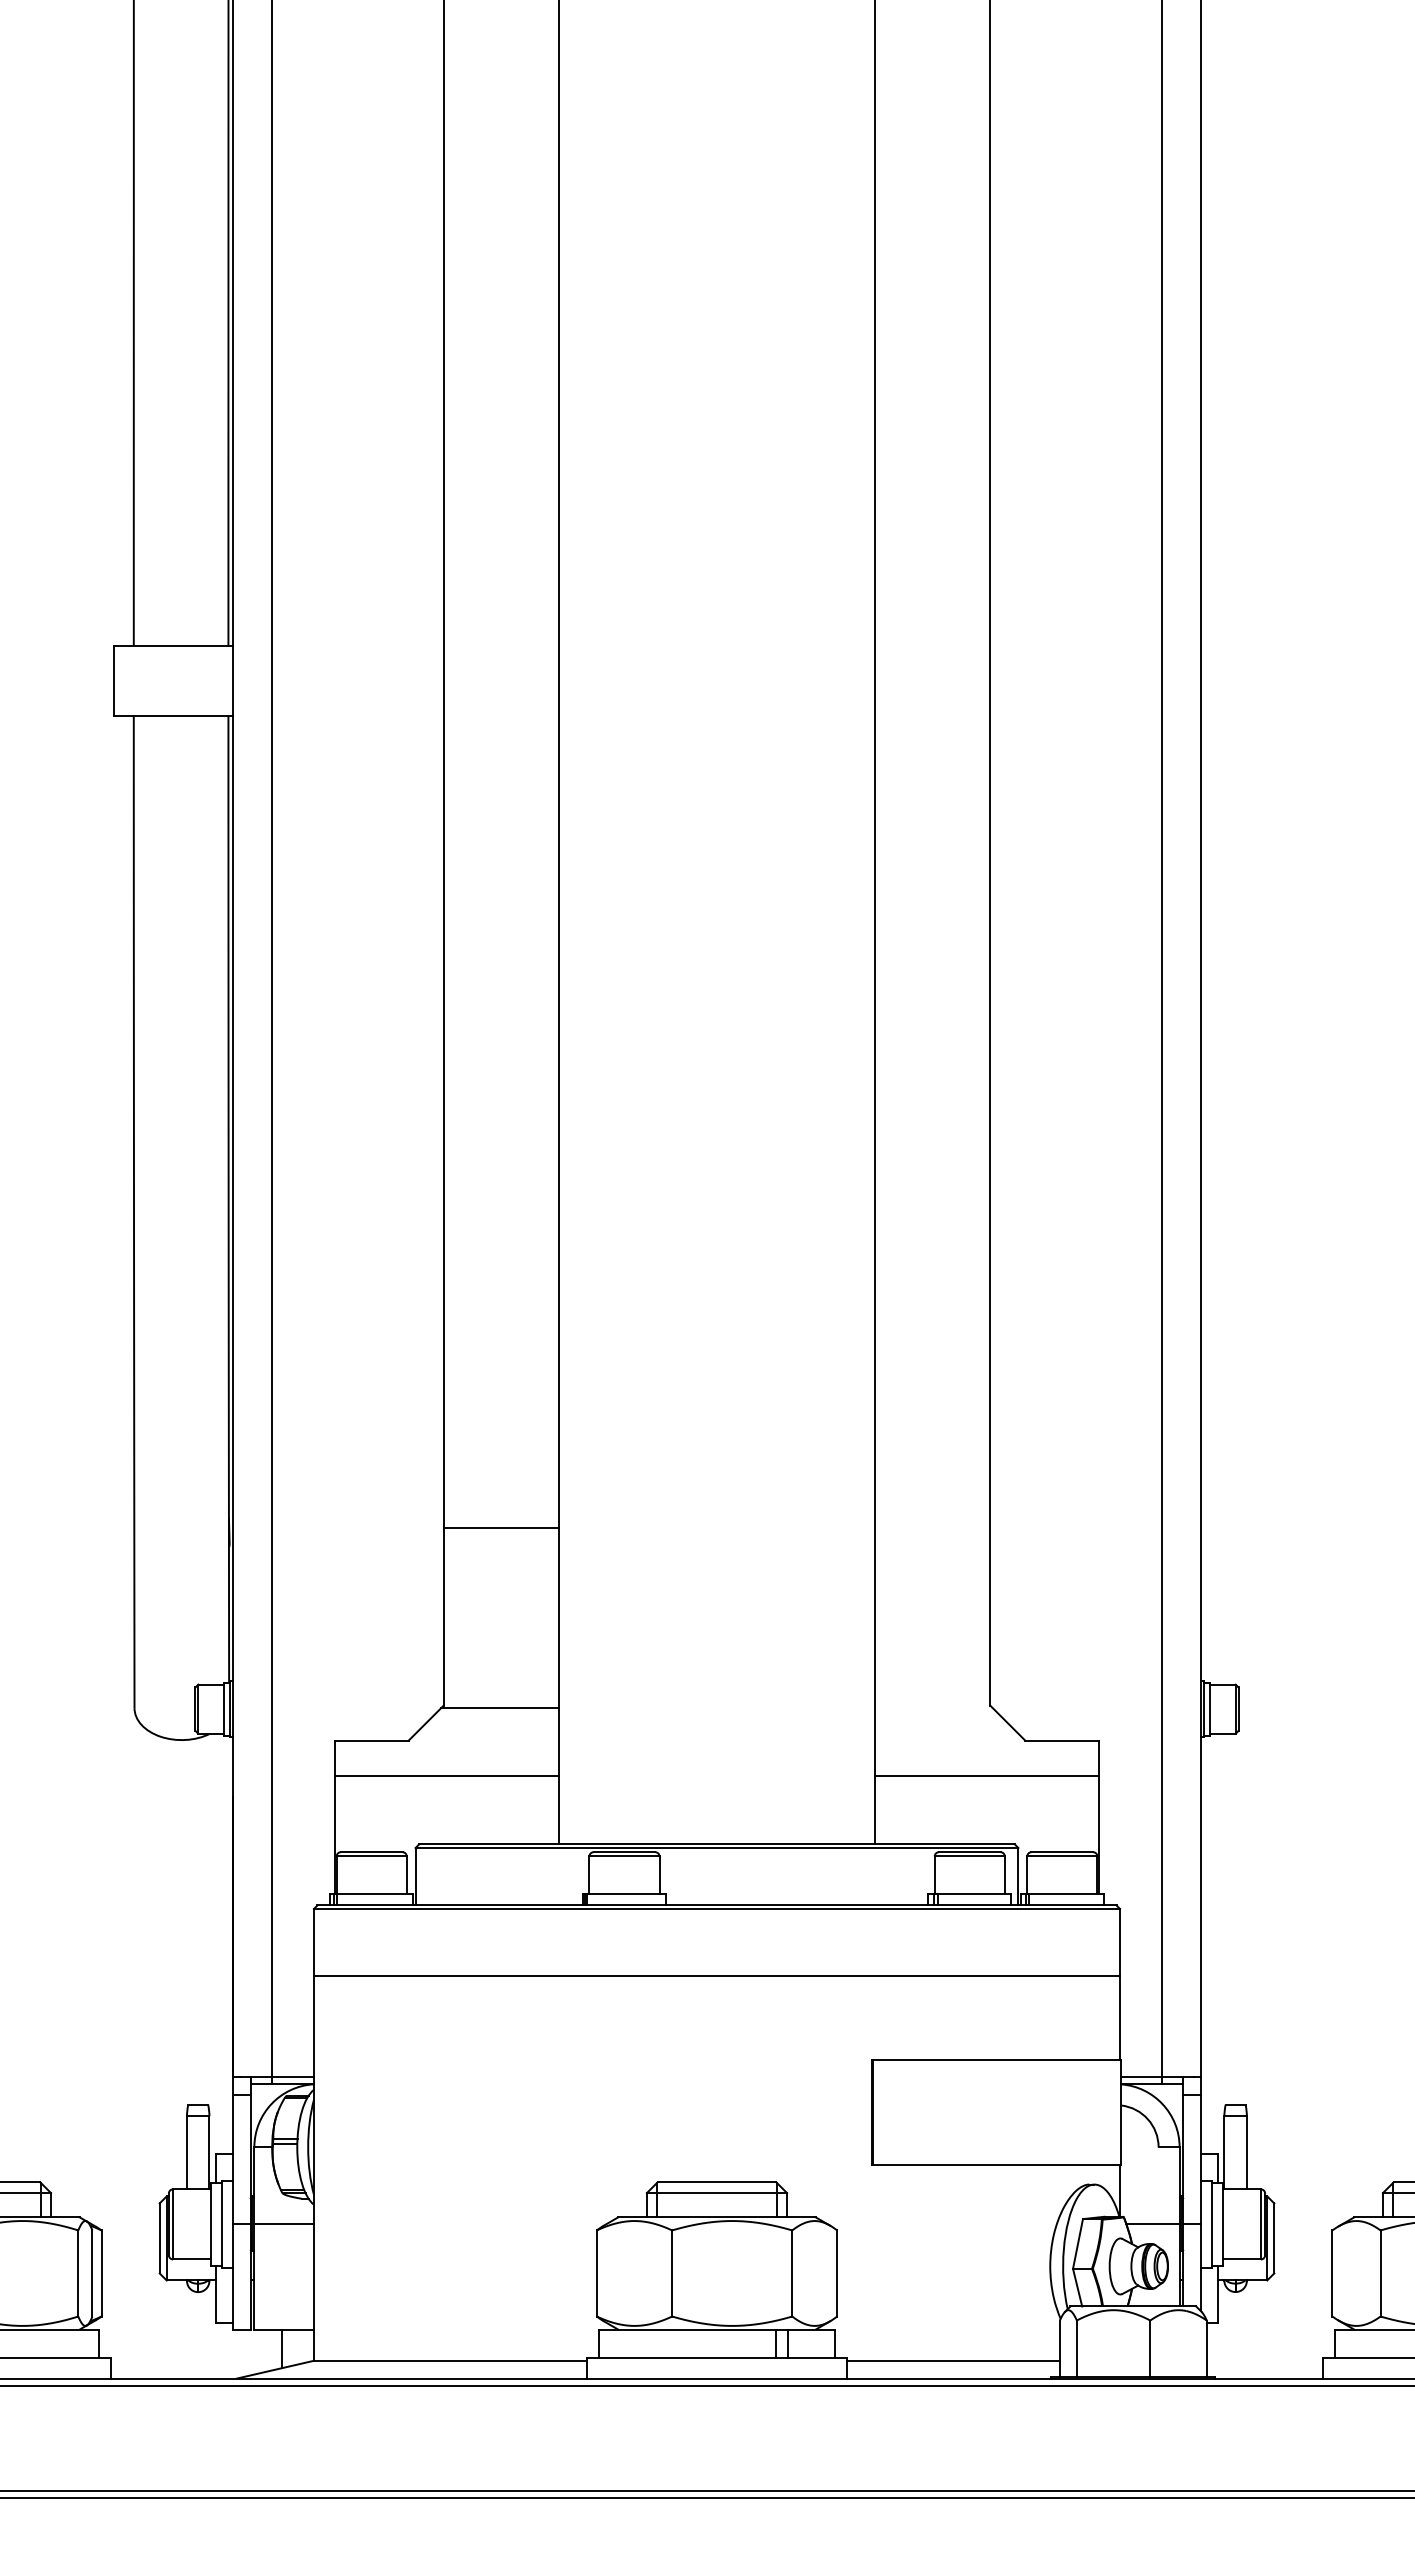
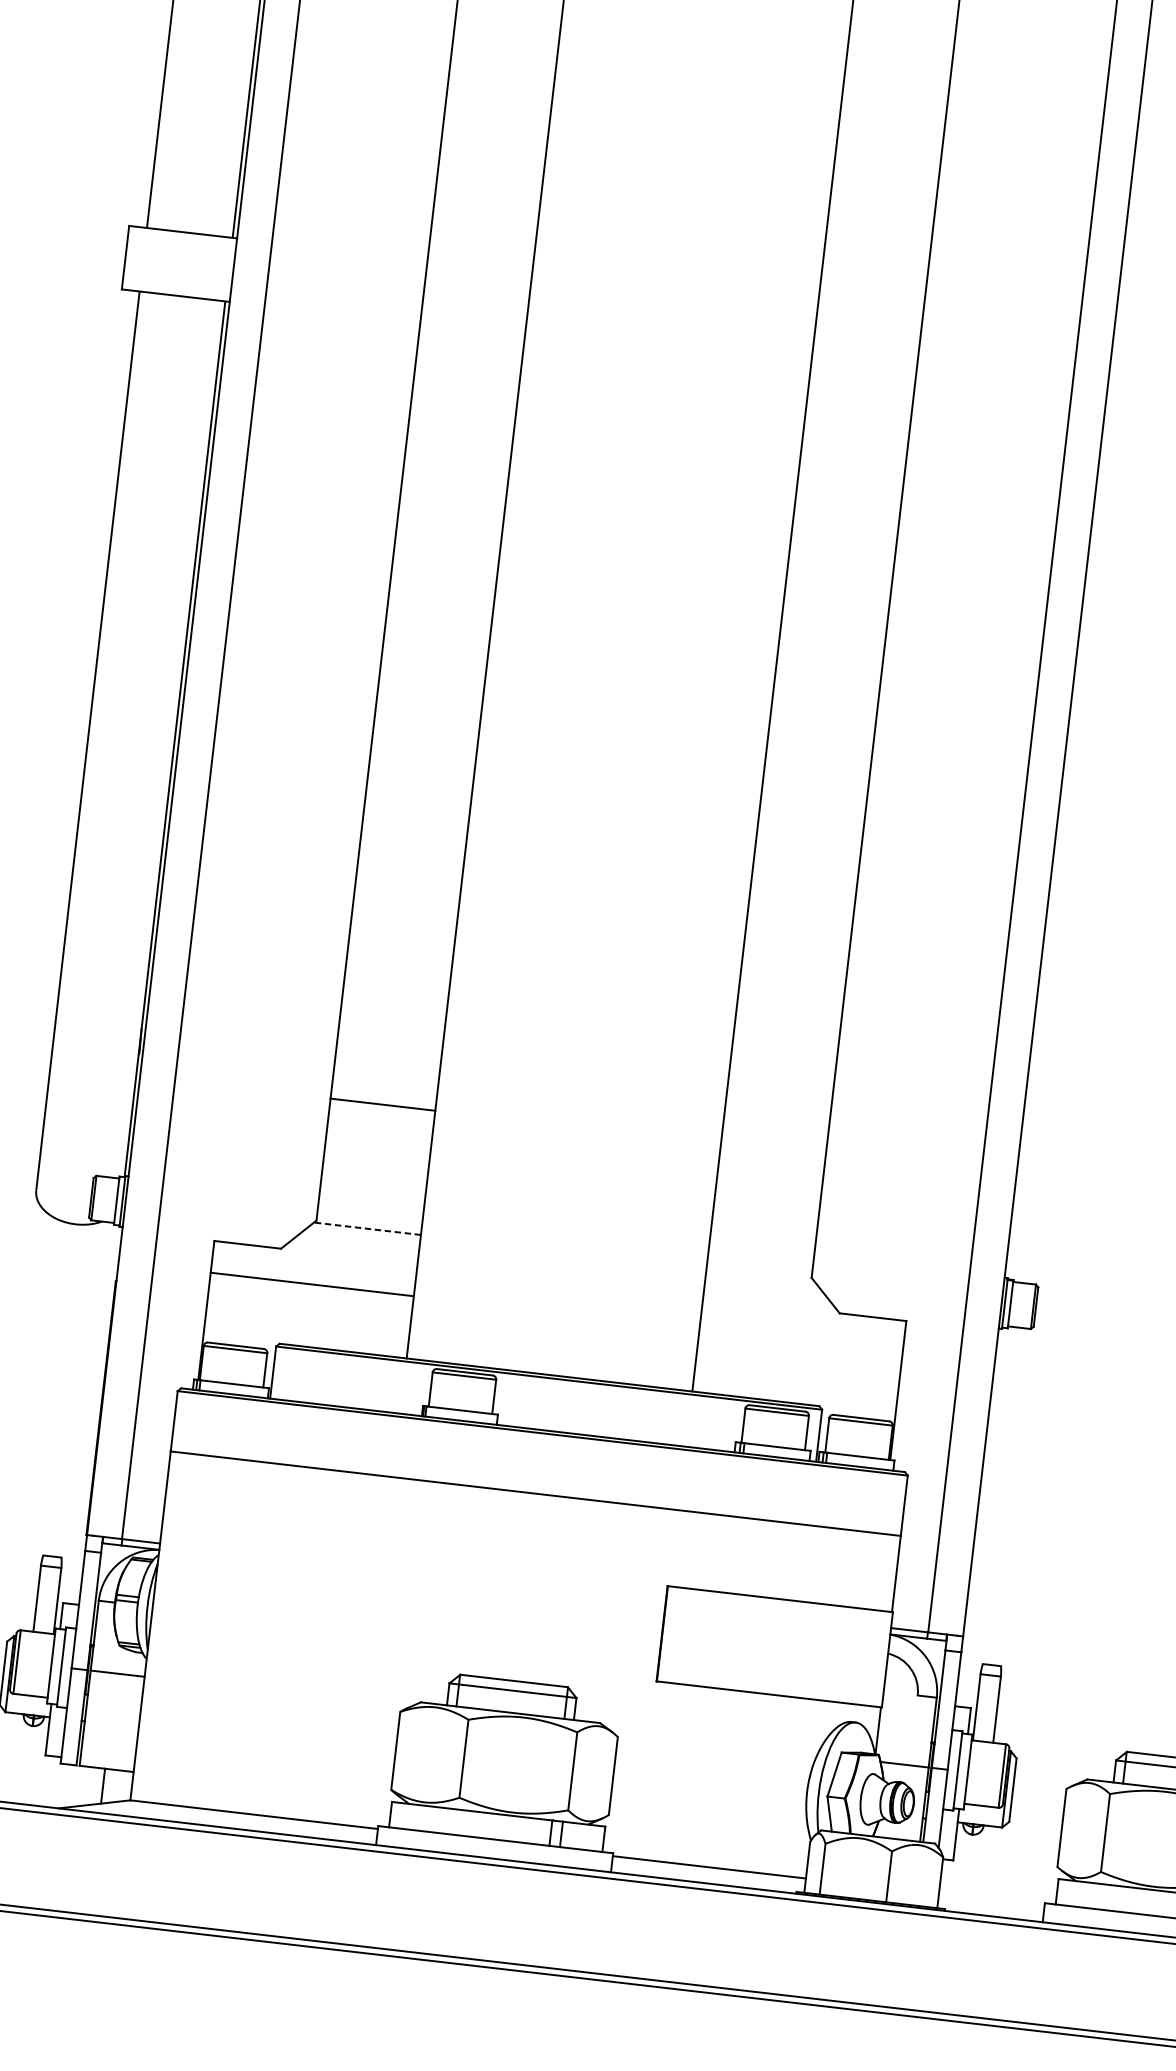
line: (501, 1528) -> (382, 1105), moved
line: (499, 1708) -> (366, 1229), solid -> dashed
line: (986, 1775) -> (800, 1340), removed

